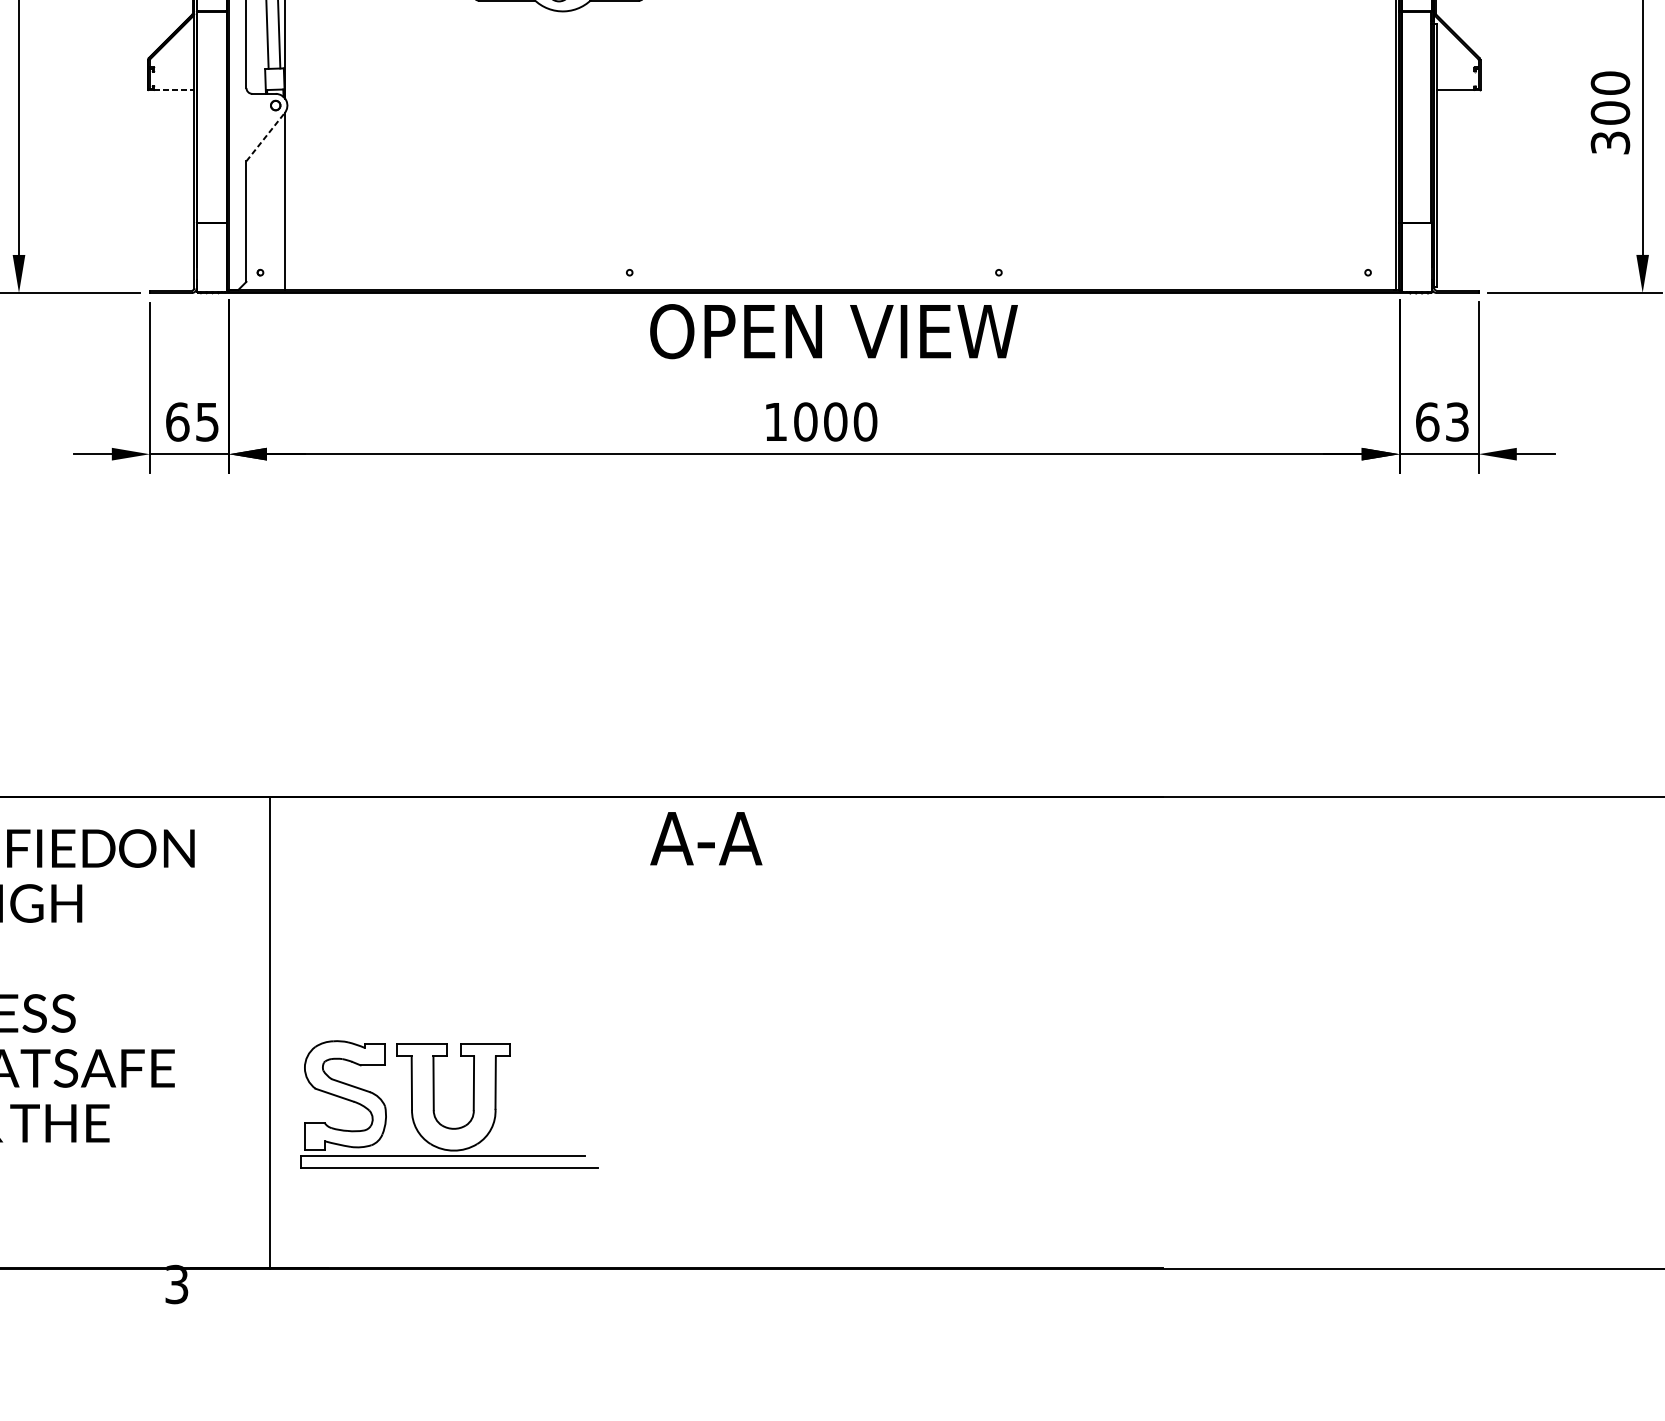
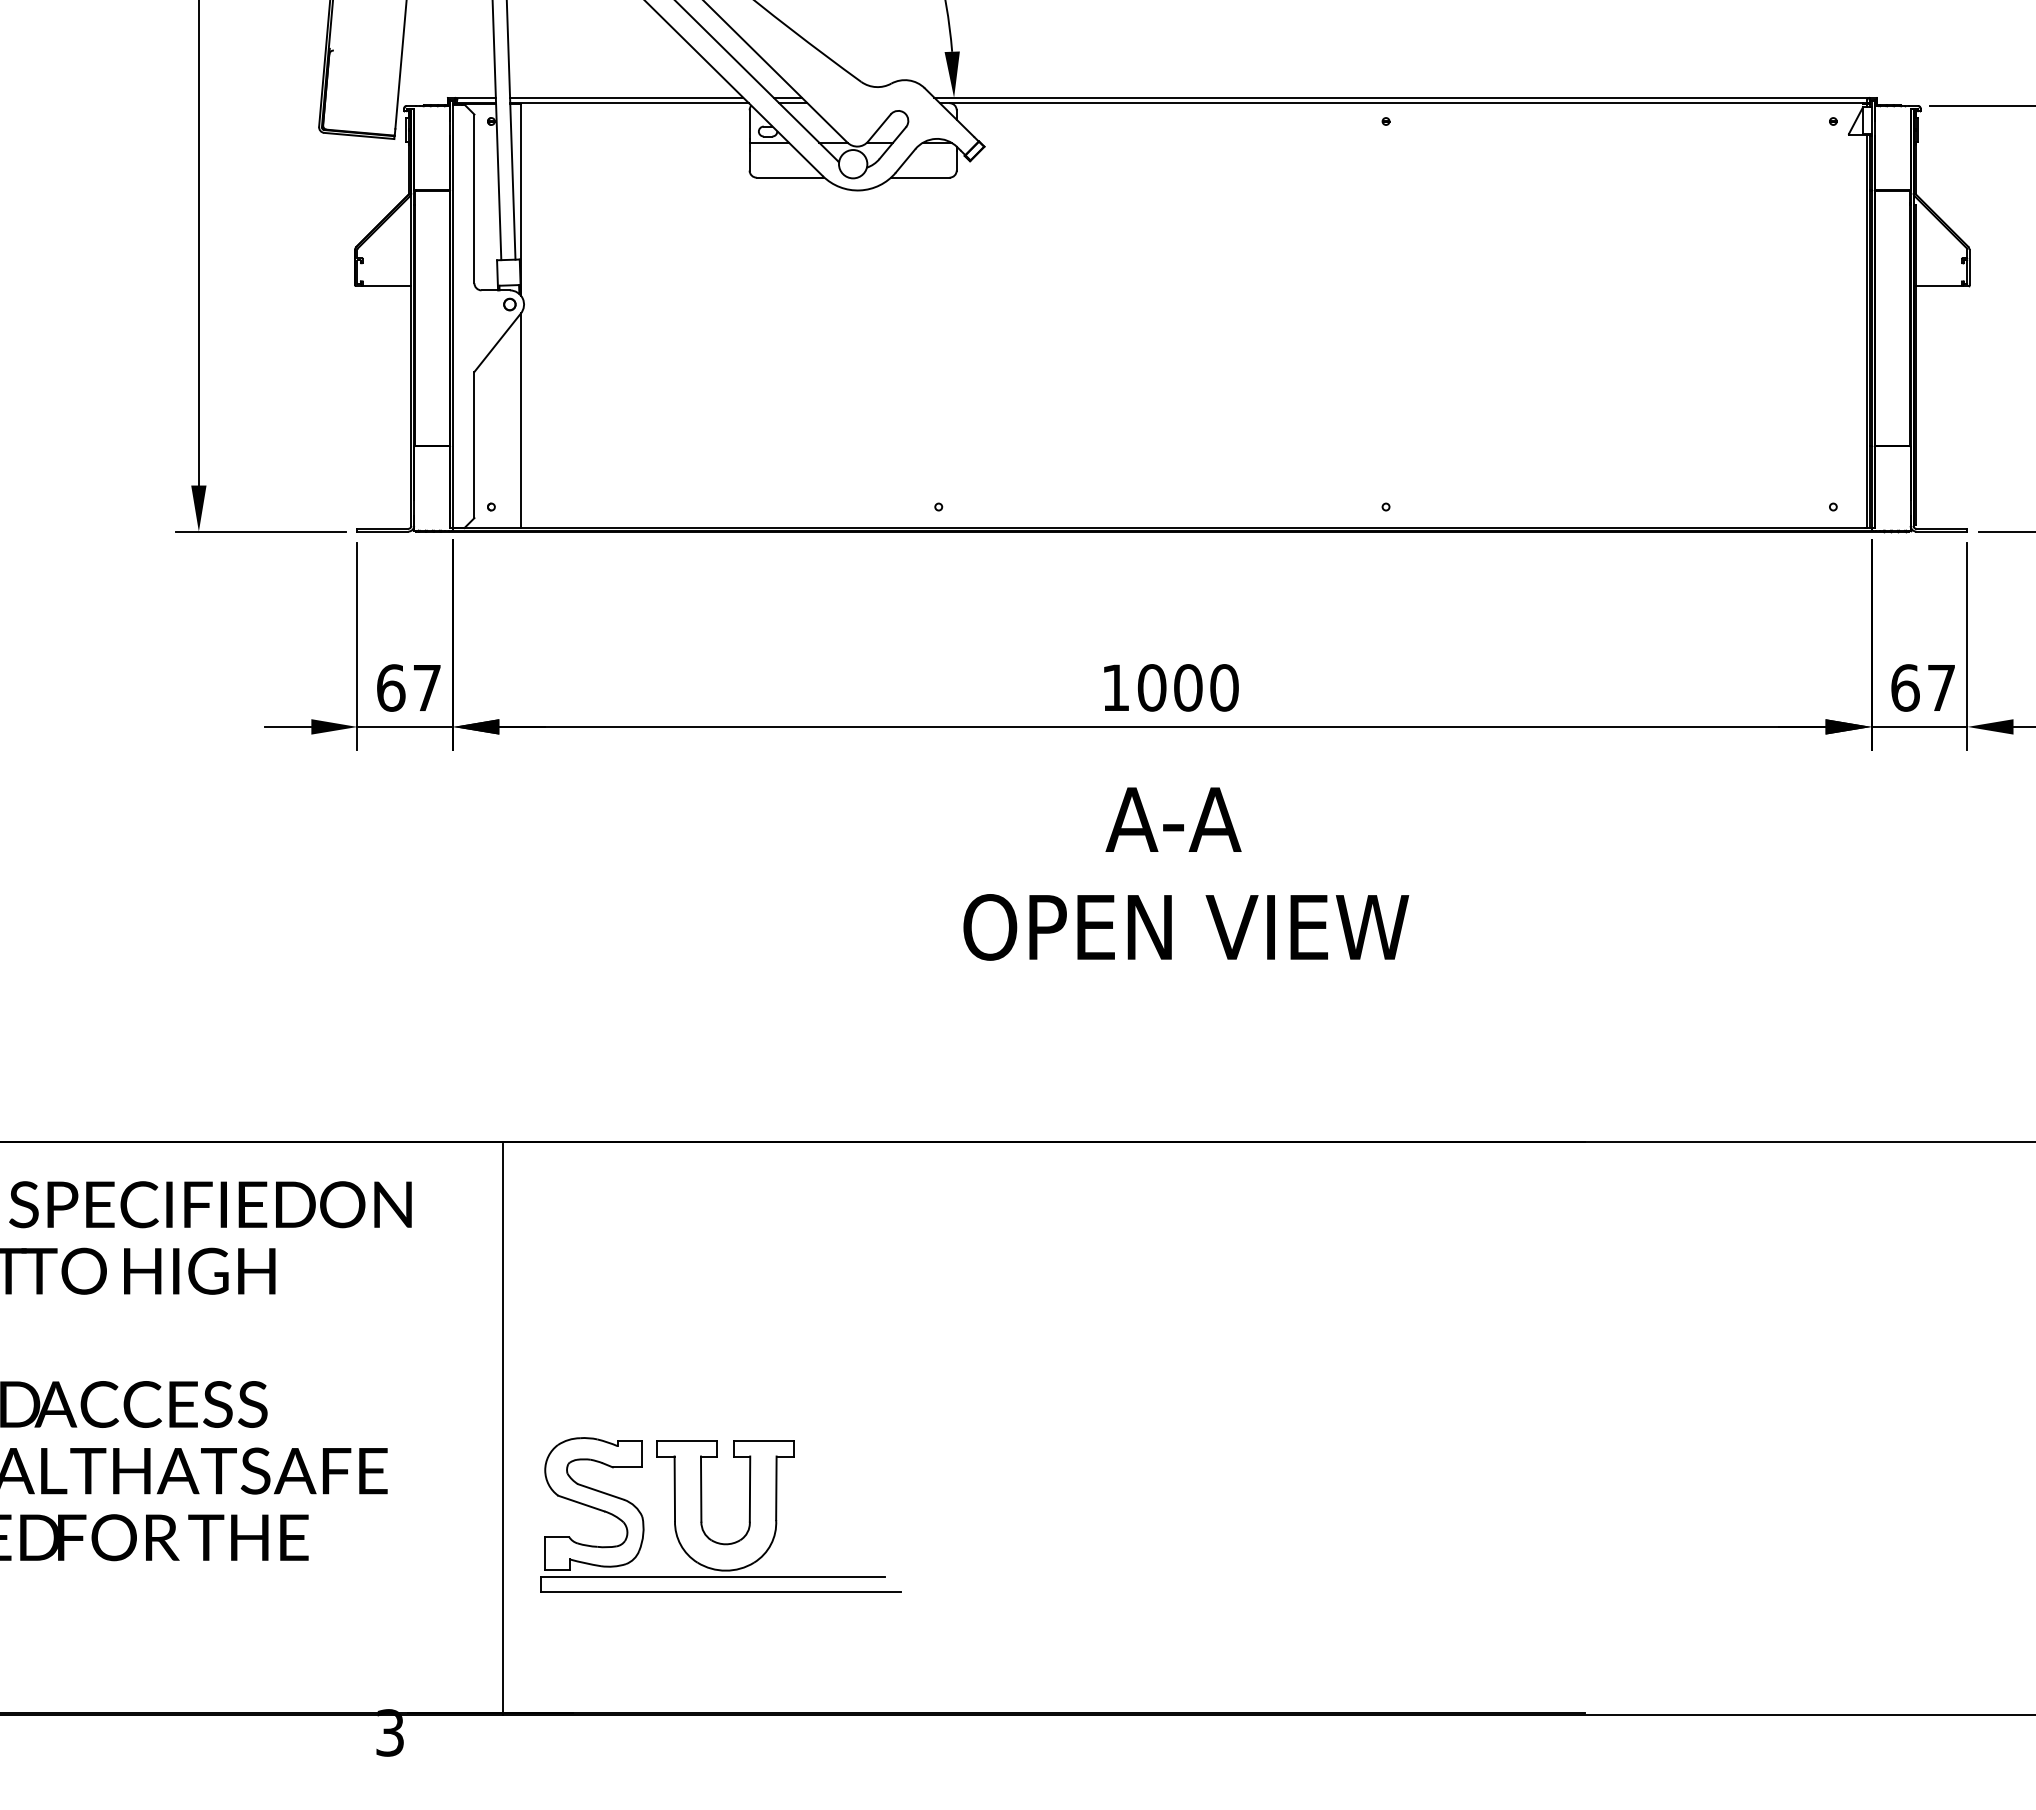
line: (173, 90) -> (386, 286), dashed -> solid
line: (265, 136) -> (497, 342), dashed -> solid
text: (834, 331) -> (1186, 927), moved
text: (1457, 421) -> (1941, 687), 63 -> 67
text: (206, 422) -> (426, 688), 65 -> 67
text: (706, 838) -> (1173, 819), moved

